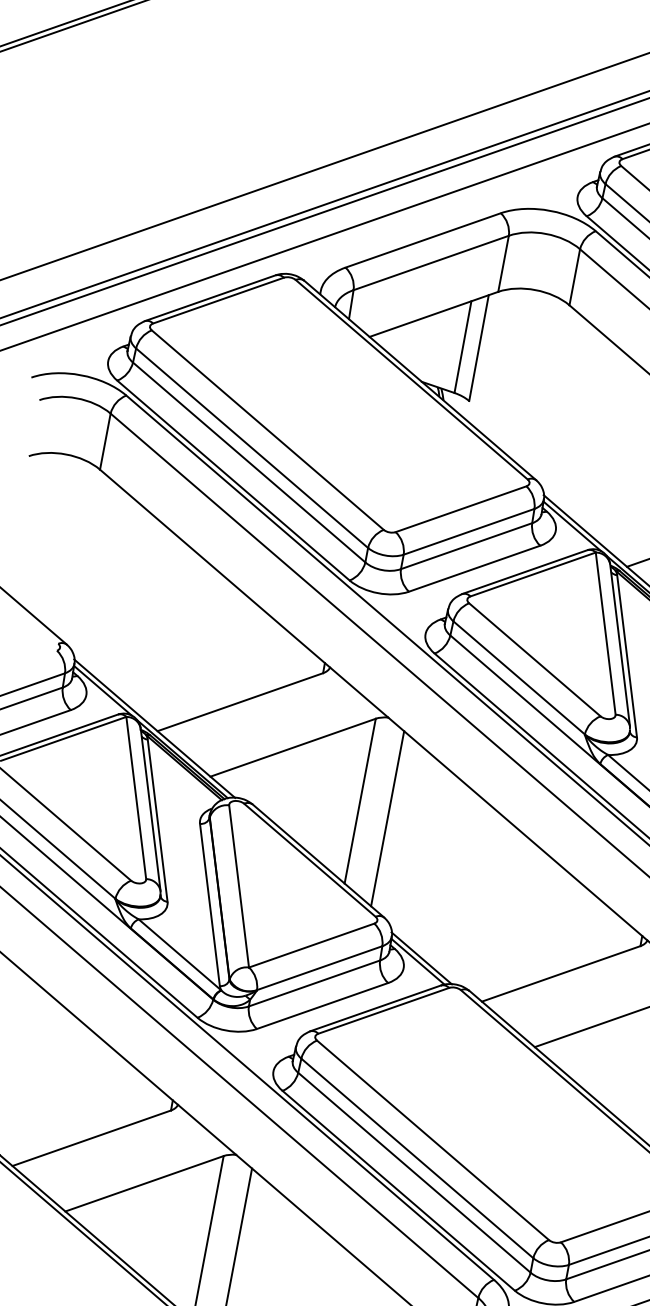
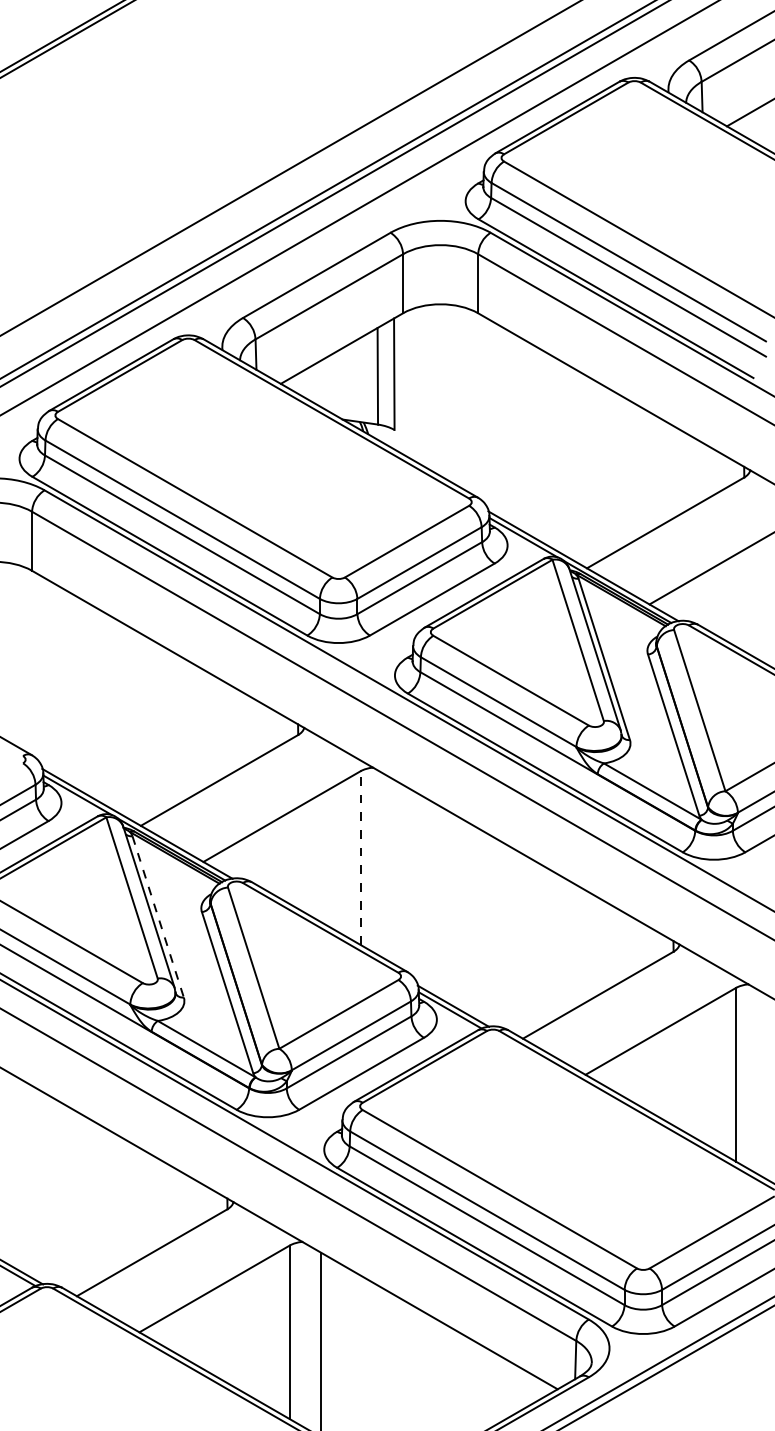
line: (360, 801) -> (360, 858), solid -> dashed
line: (387, 818) -> (391, 870), removed
line: (158, 820) -> (158, 916), solid -> dashed

